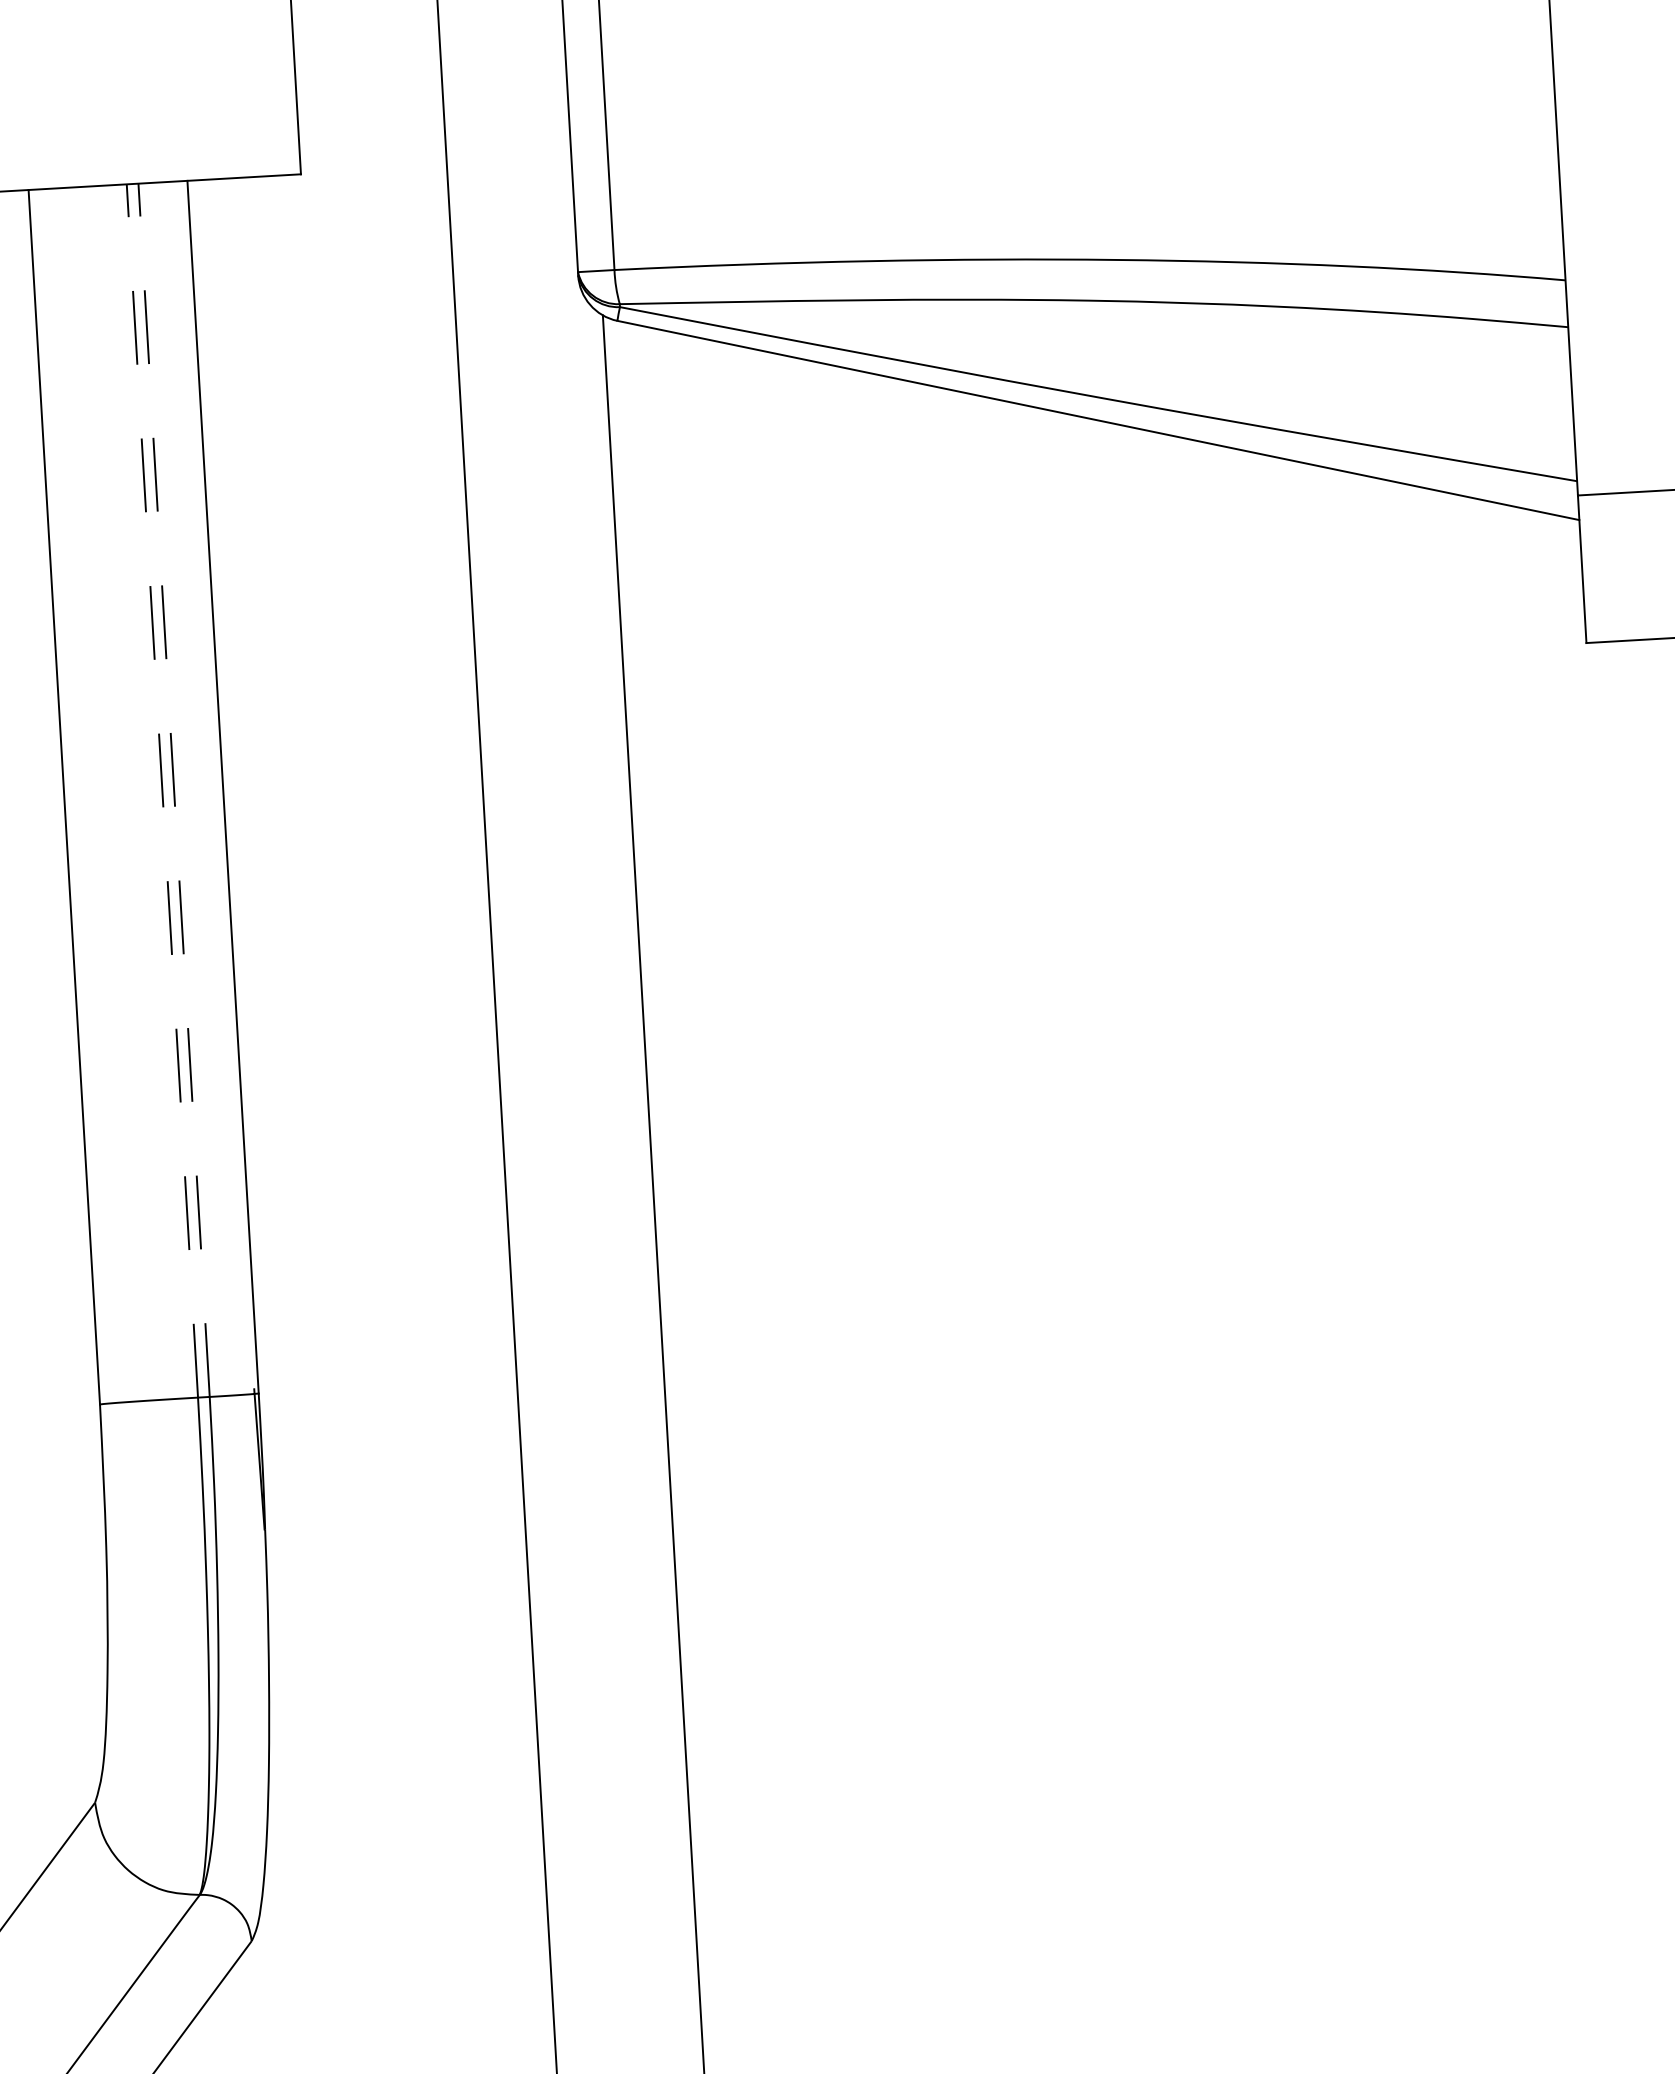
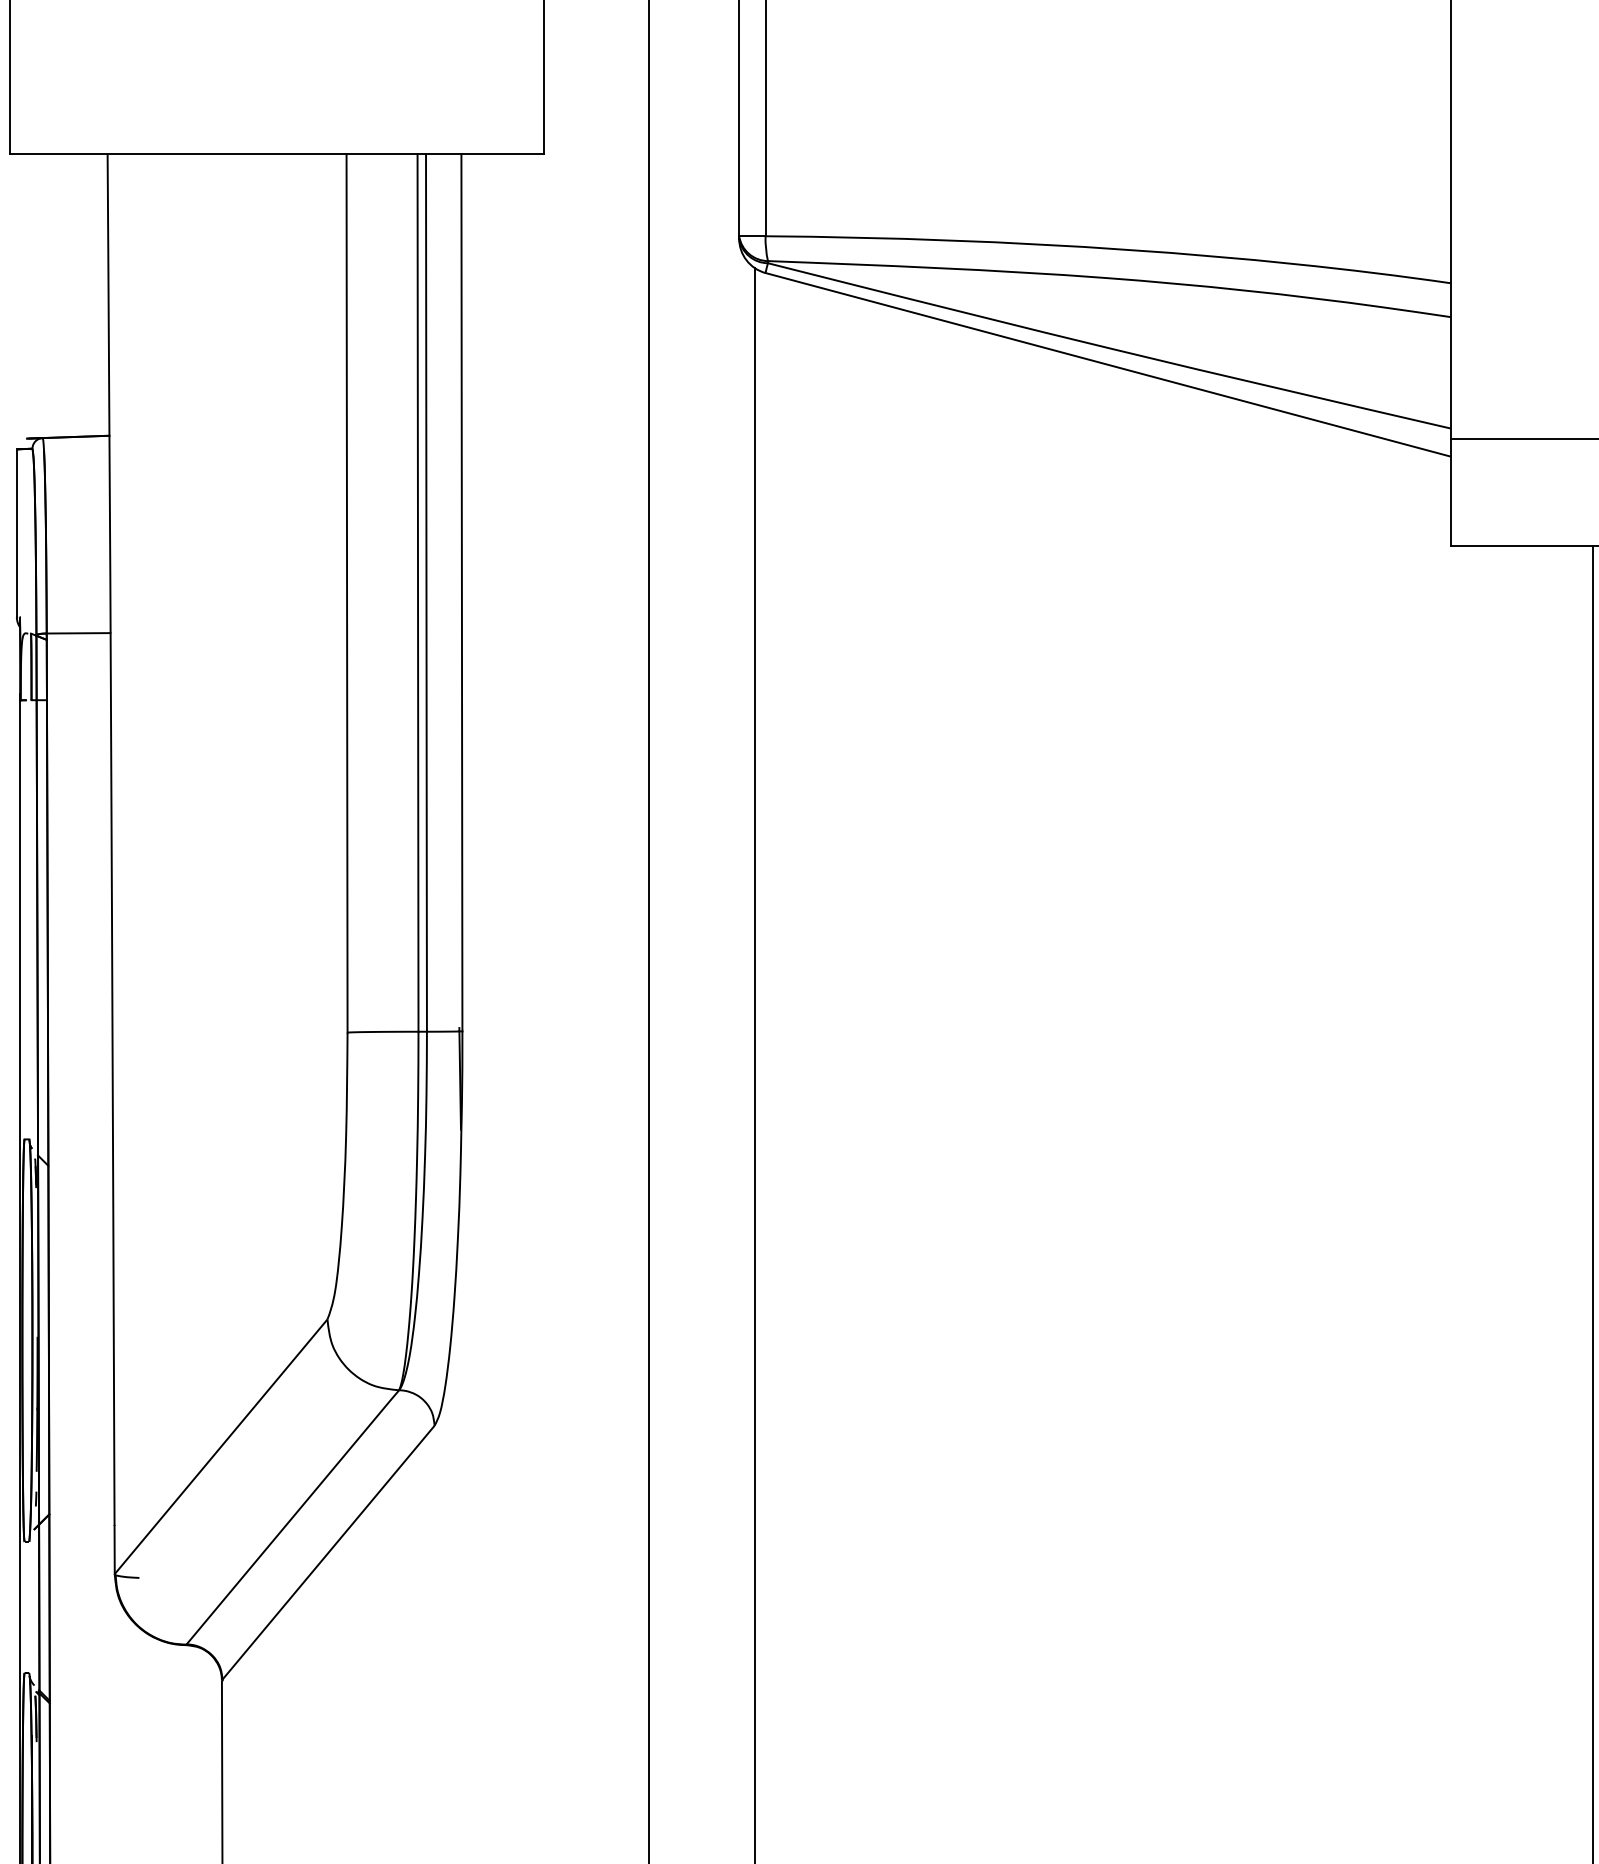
line: (174, 789) -> (426, 592), dashed -> solid
line: (163, 790) -> (418, 592), dashed -> solid

